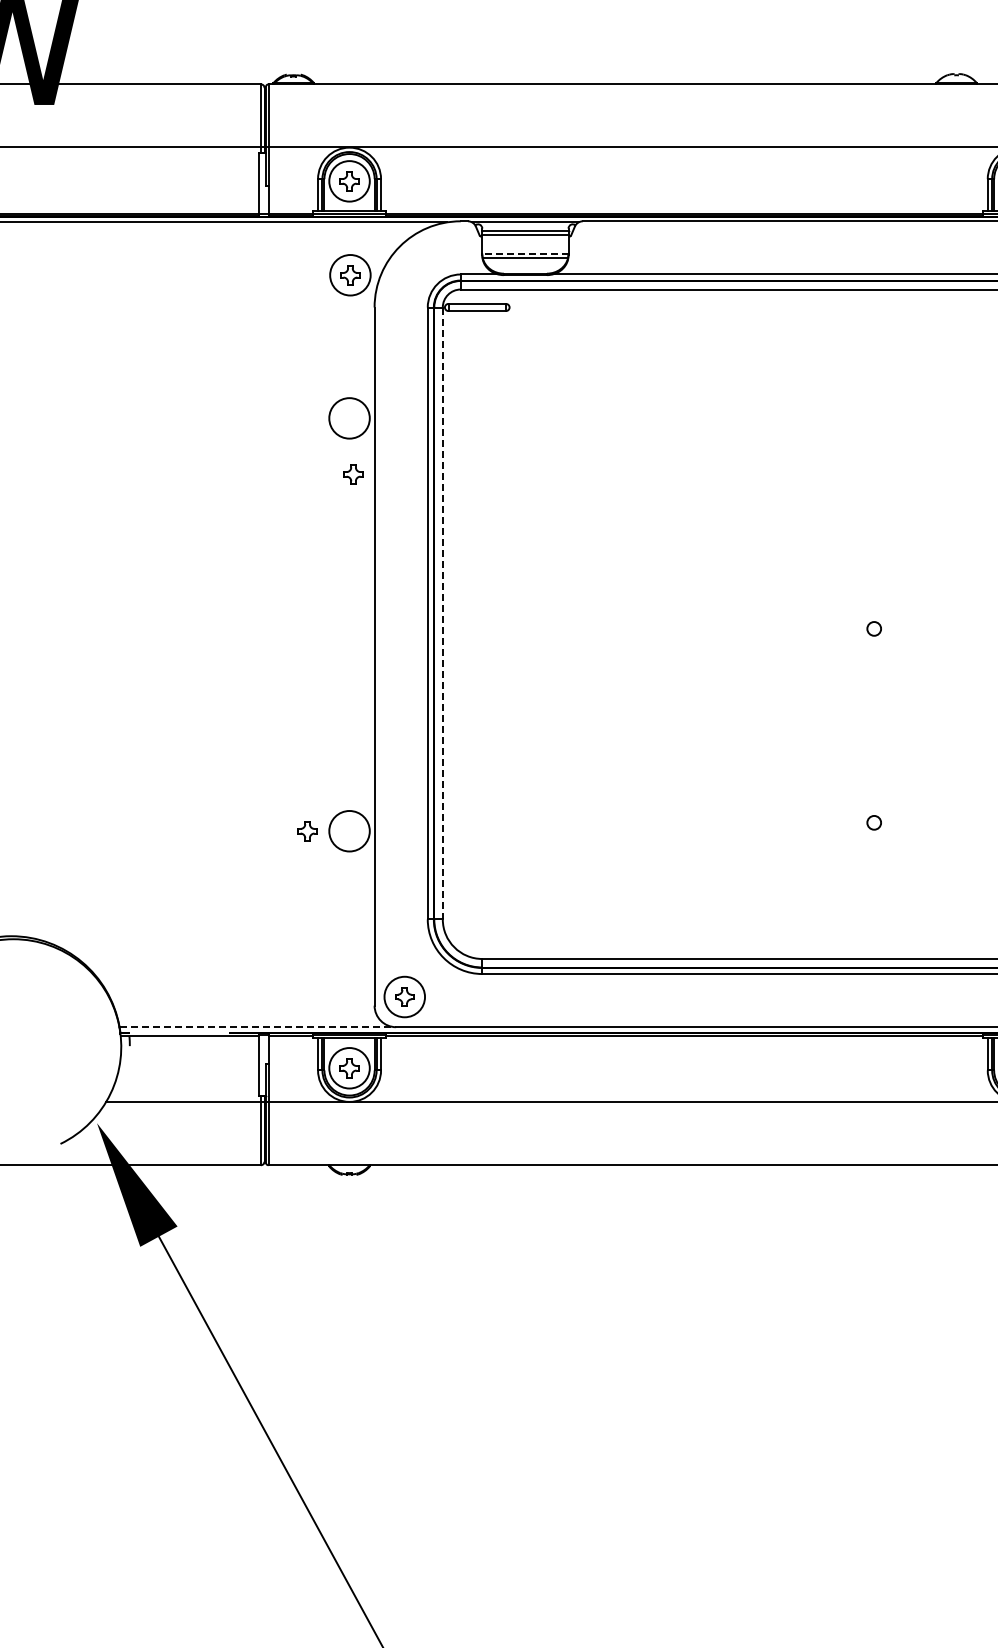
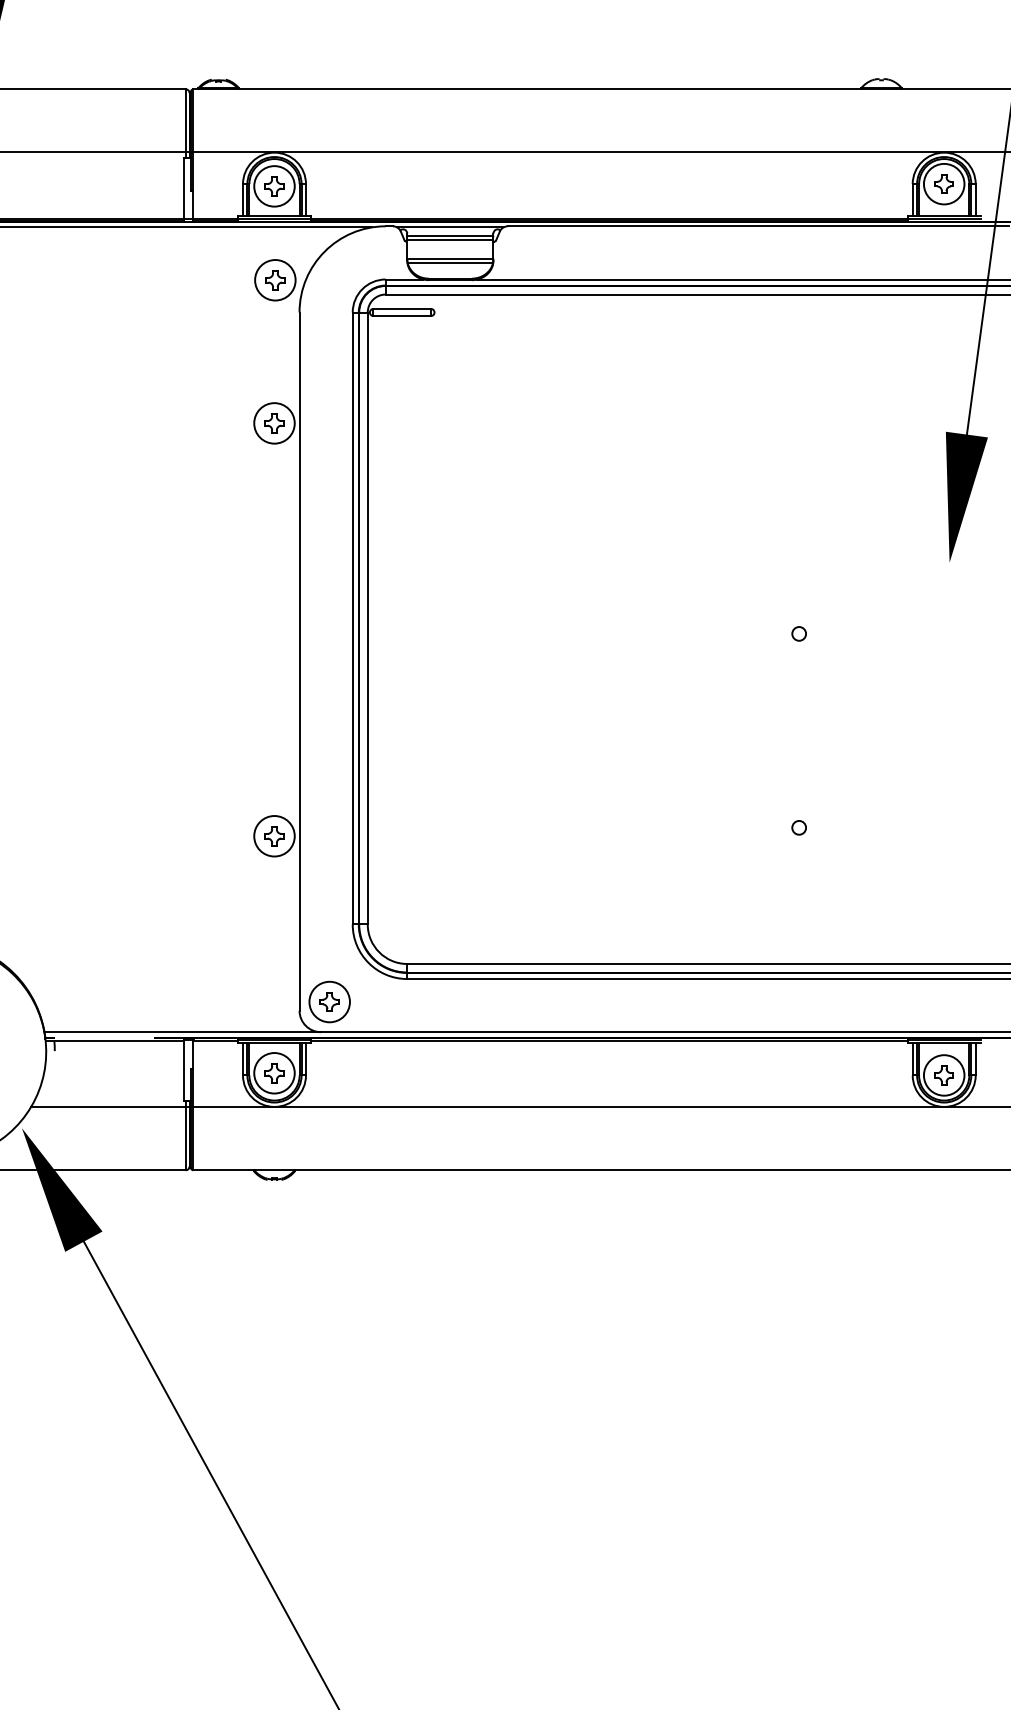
line: (524, 253) -> (449, 258), dashed -> solid
part: (353, 474) -> (274, 423), moved
line: (442, 613) -> (367, 618), dashed -> solid
part: (307, 831) -> (274, 836), moved
line: (258, 1027) -> (183, 1032), dashed -> solid

